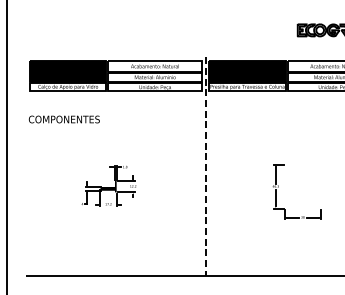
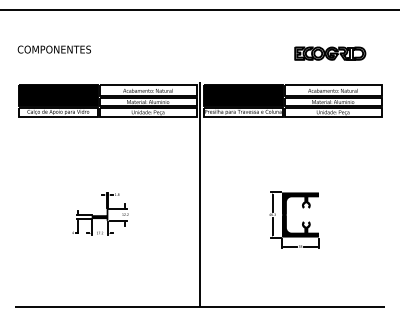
text: (63, 119) -> (53, 49), moved
line: (205, 166) -> (200, 194), dashed -> solid
fill: (302, 186) -> (300, 214), added

